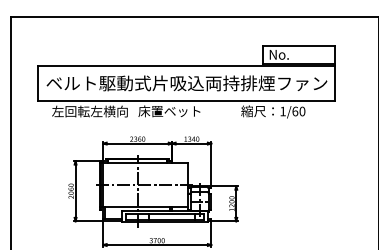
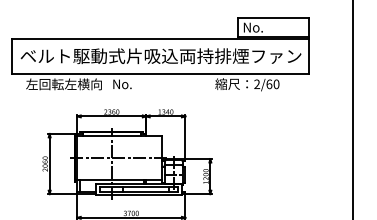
text: (169, 111) -> (143, 84), 床置ベット -> No.
text: (282, 111) -> (256, 84), 1/60 -> 2/60

